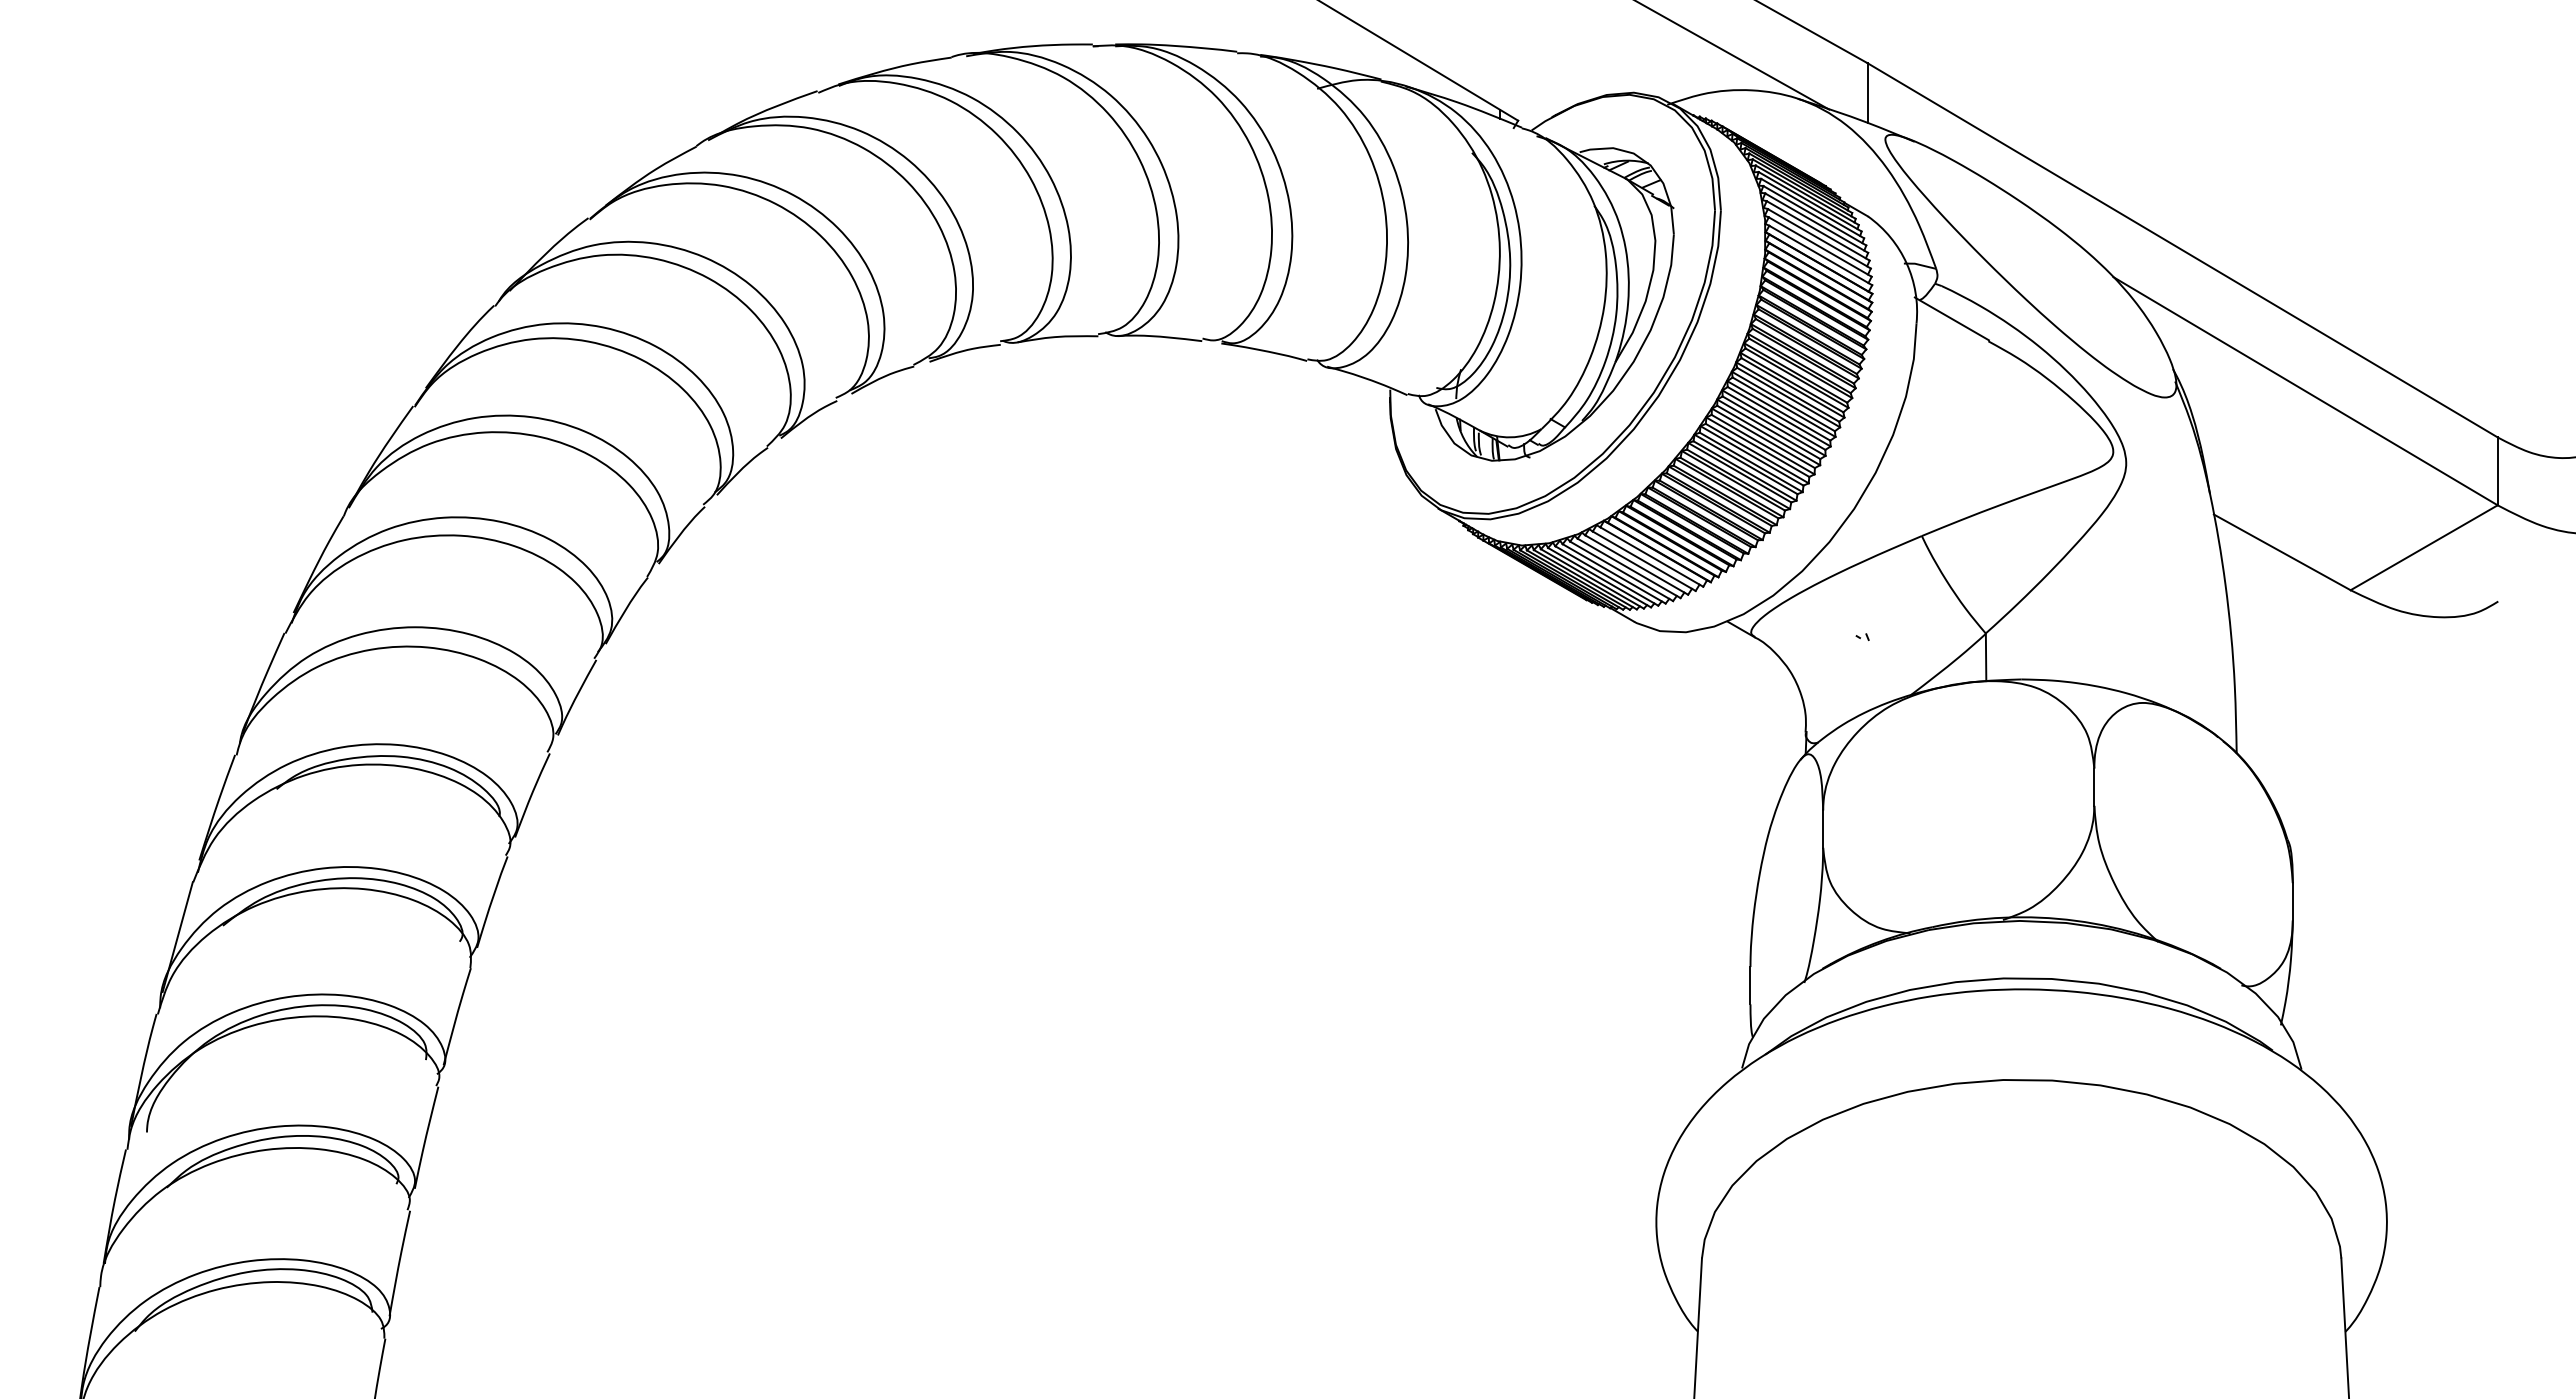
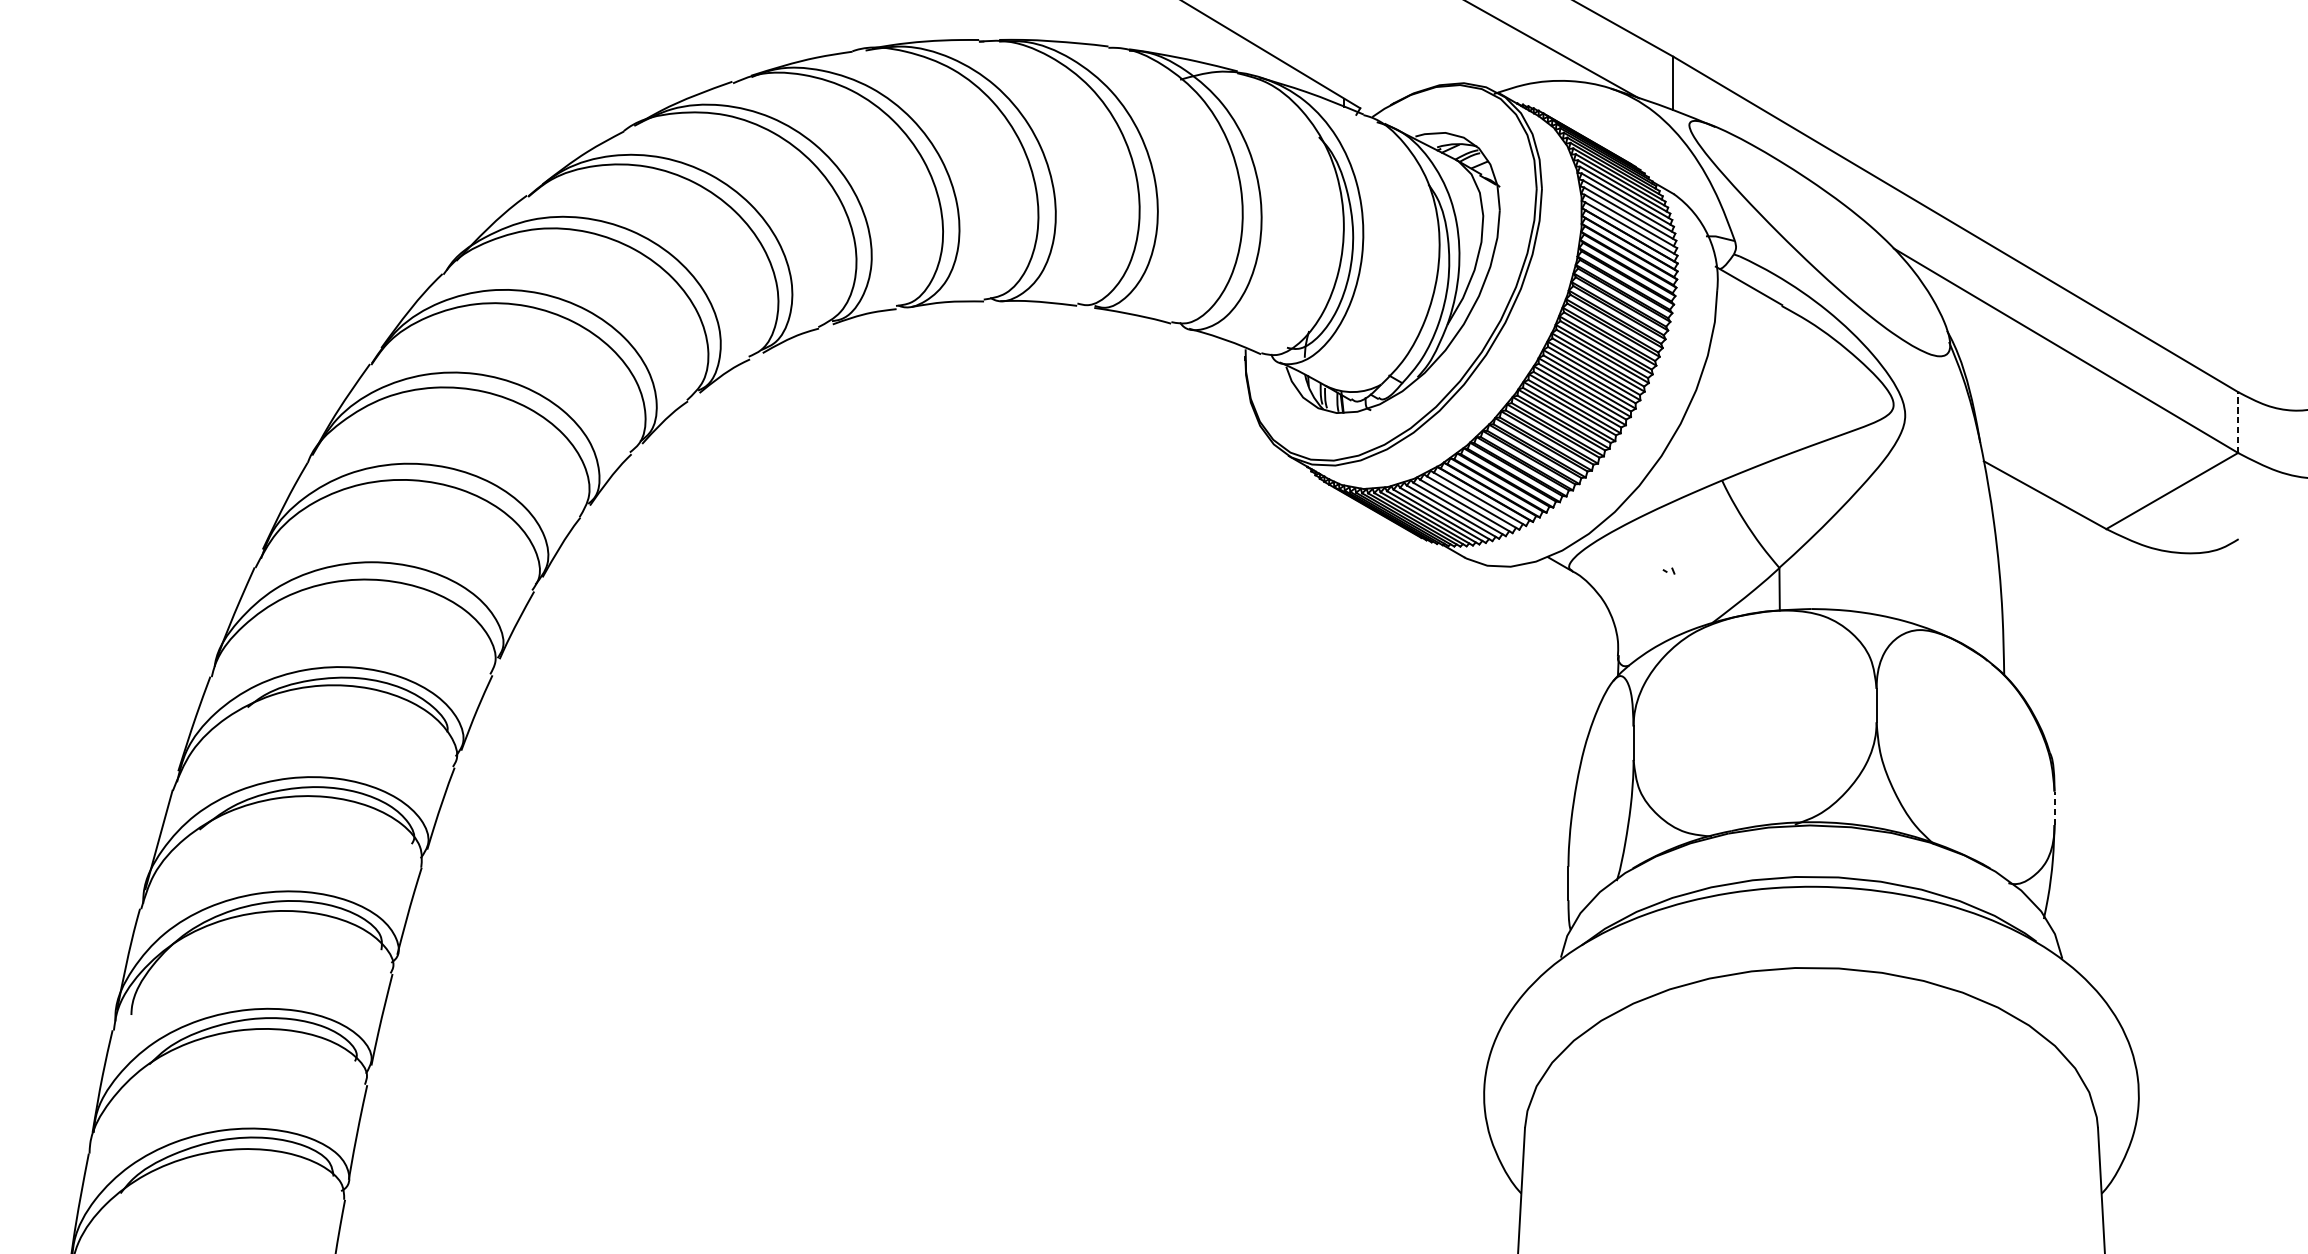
line: (2497, 471) -> (2237, 422), solid -> dashed
line: (2292, 901) -> (2054, 808), solid -> dashed

